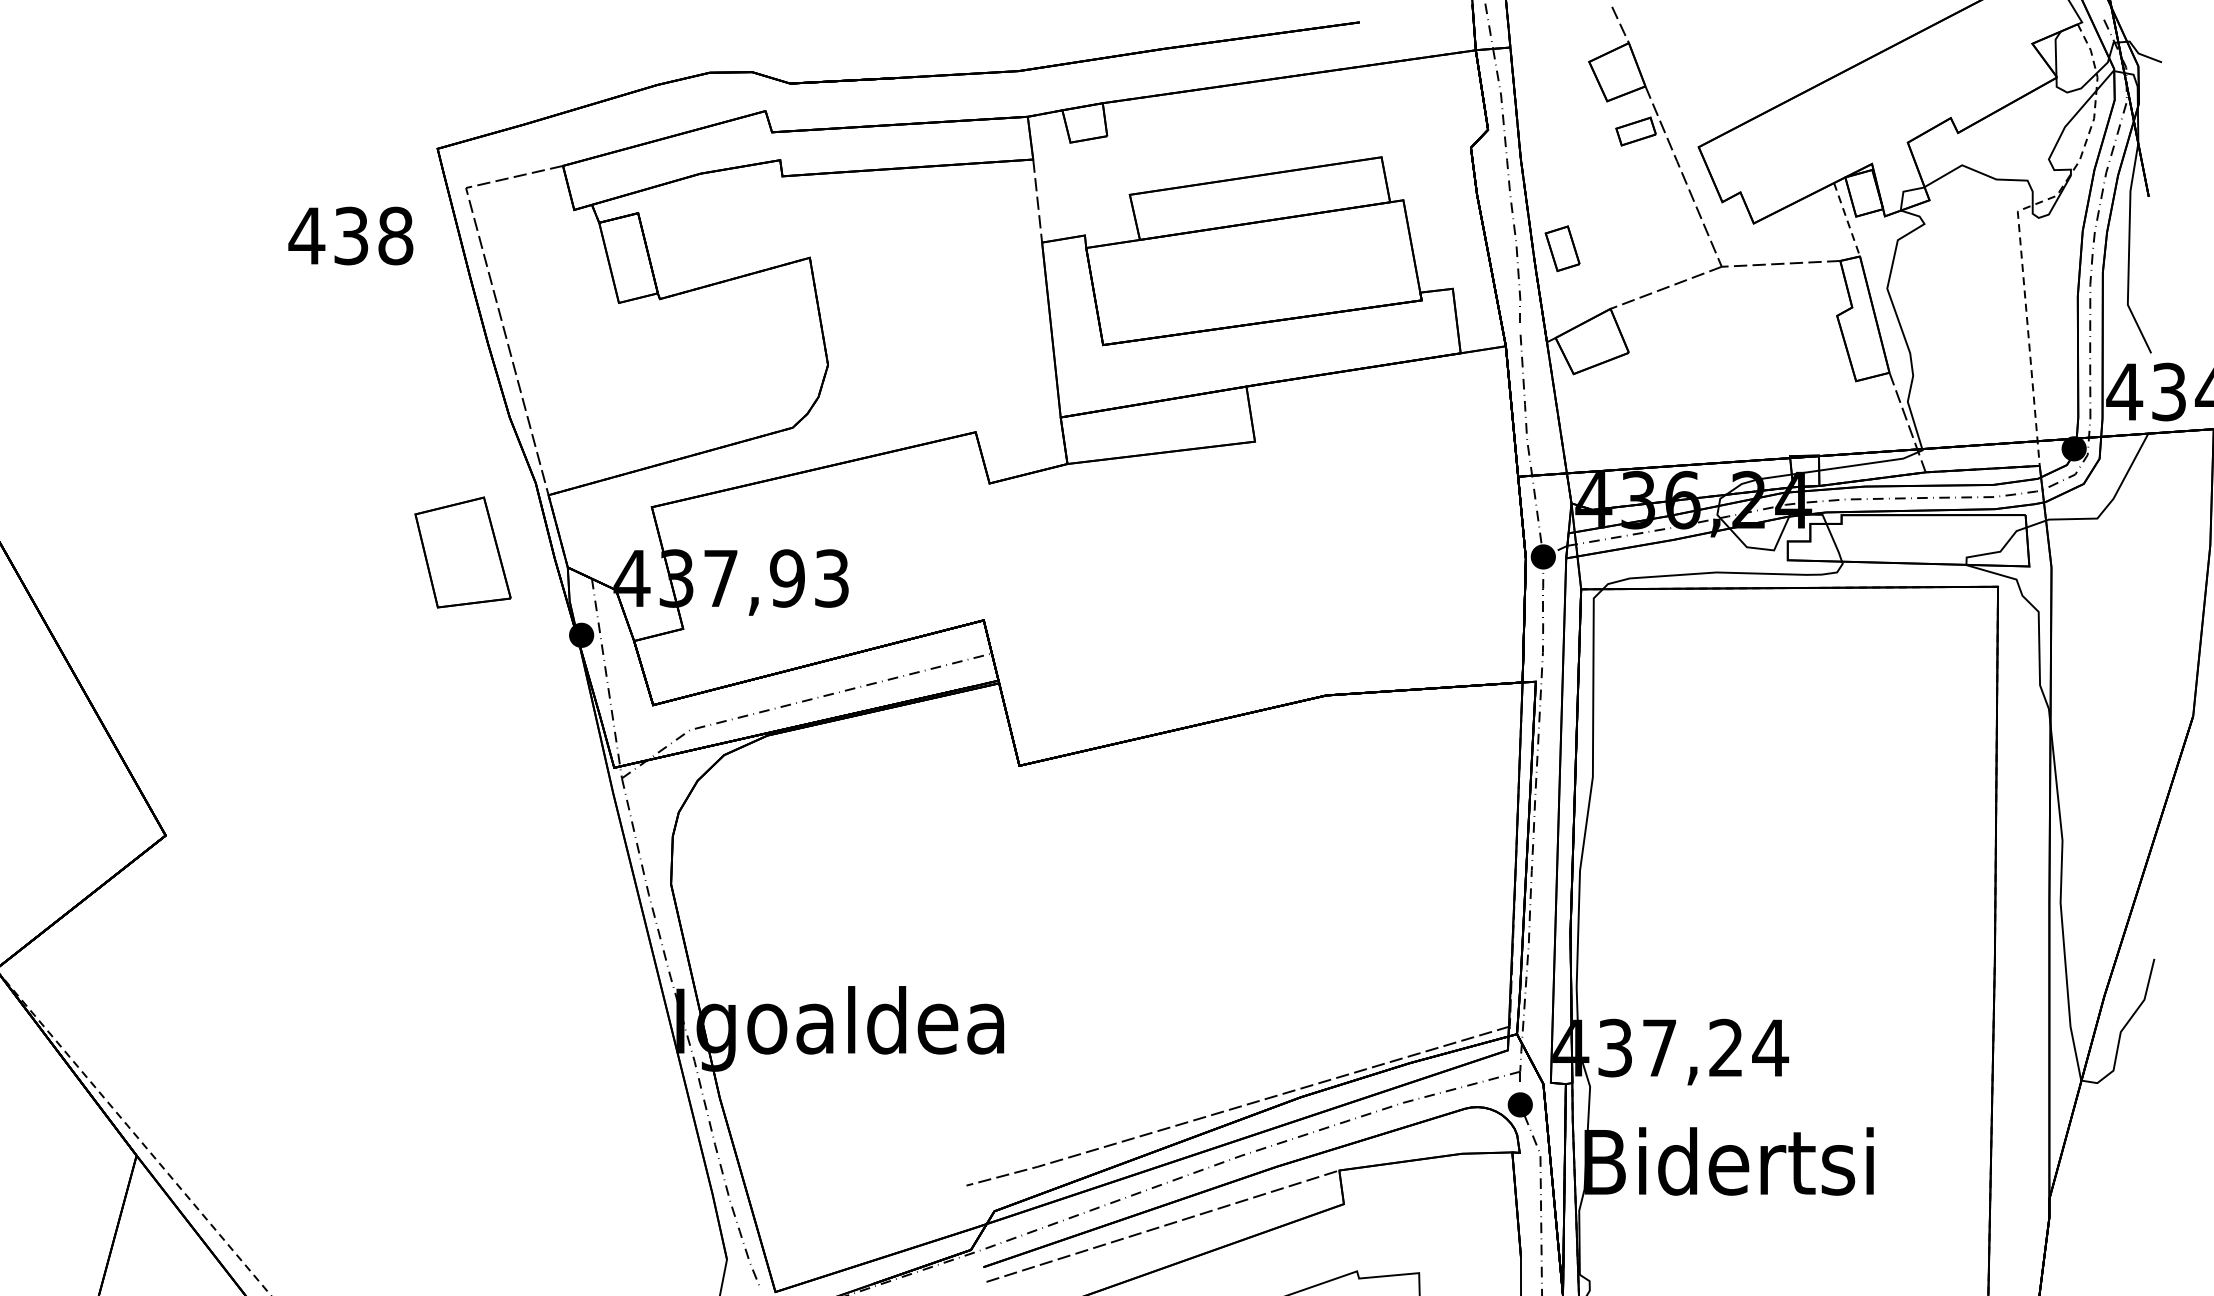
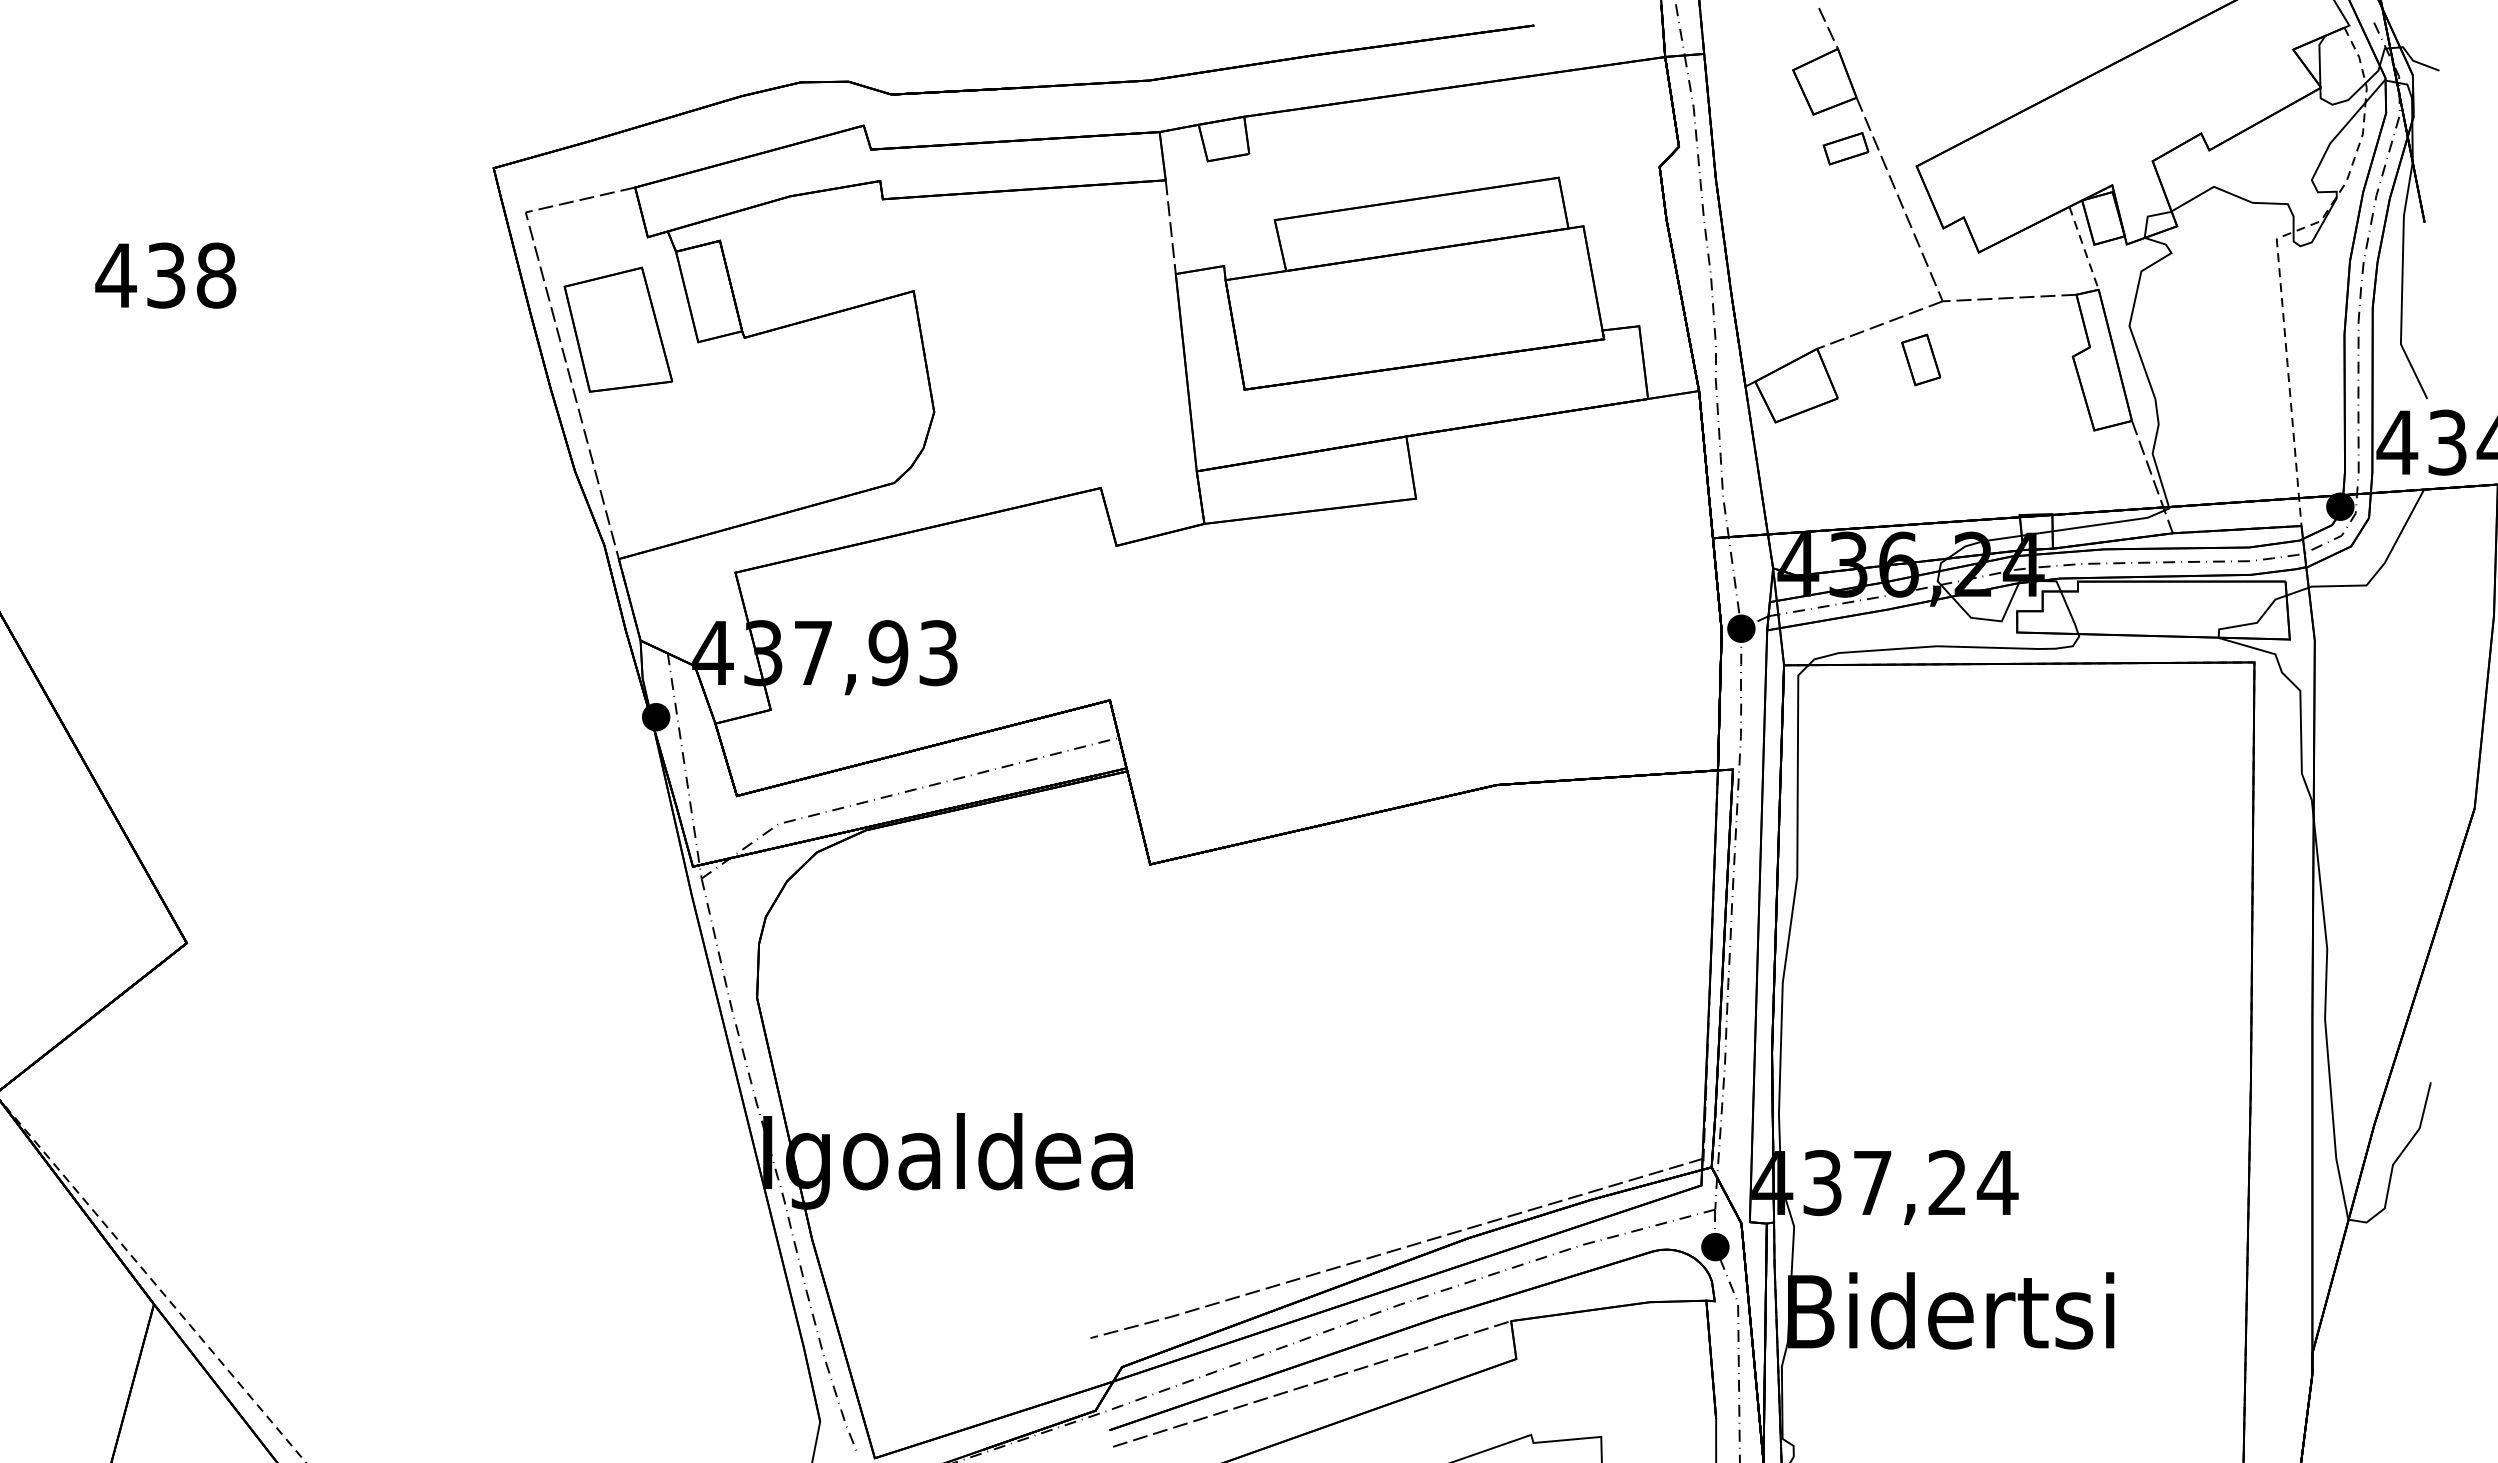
text: (350, 235) -> (165, 275), moved
part: (1562, 248) -> (1921, 359), moved
part: (463, 552) -> (618, 329), moved

